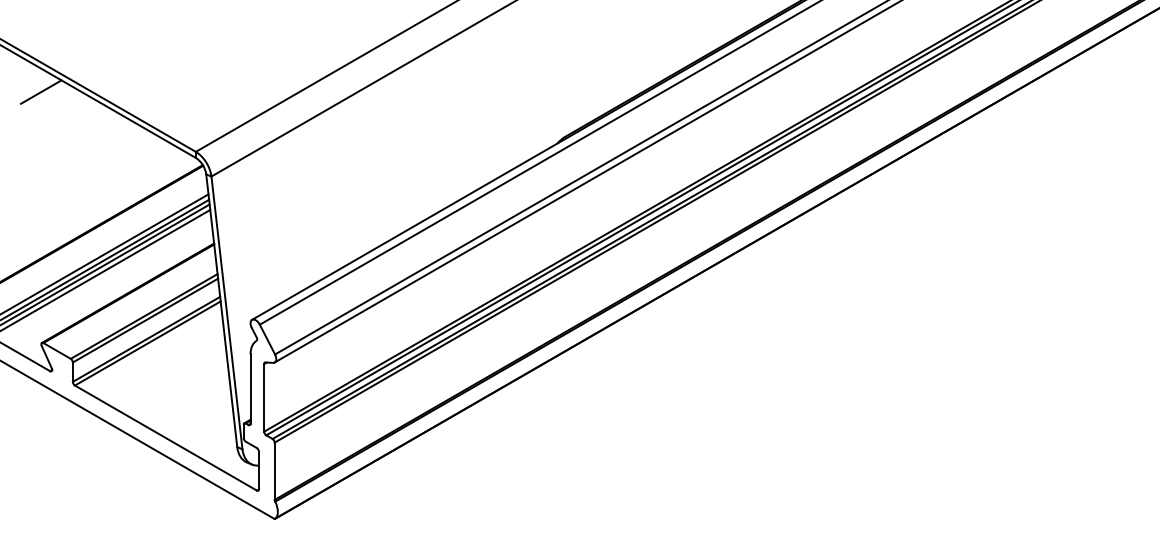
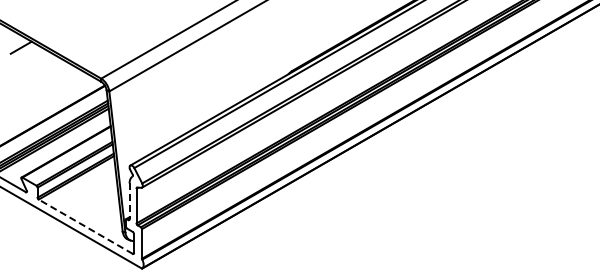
line: (250, 389) -> (129, 201), solid -> dashed
line: (165, 437) -> (85, 226), solid -> dashed

